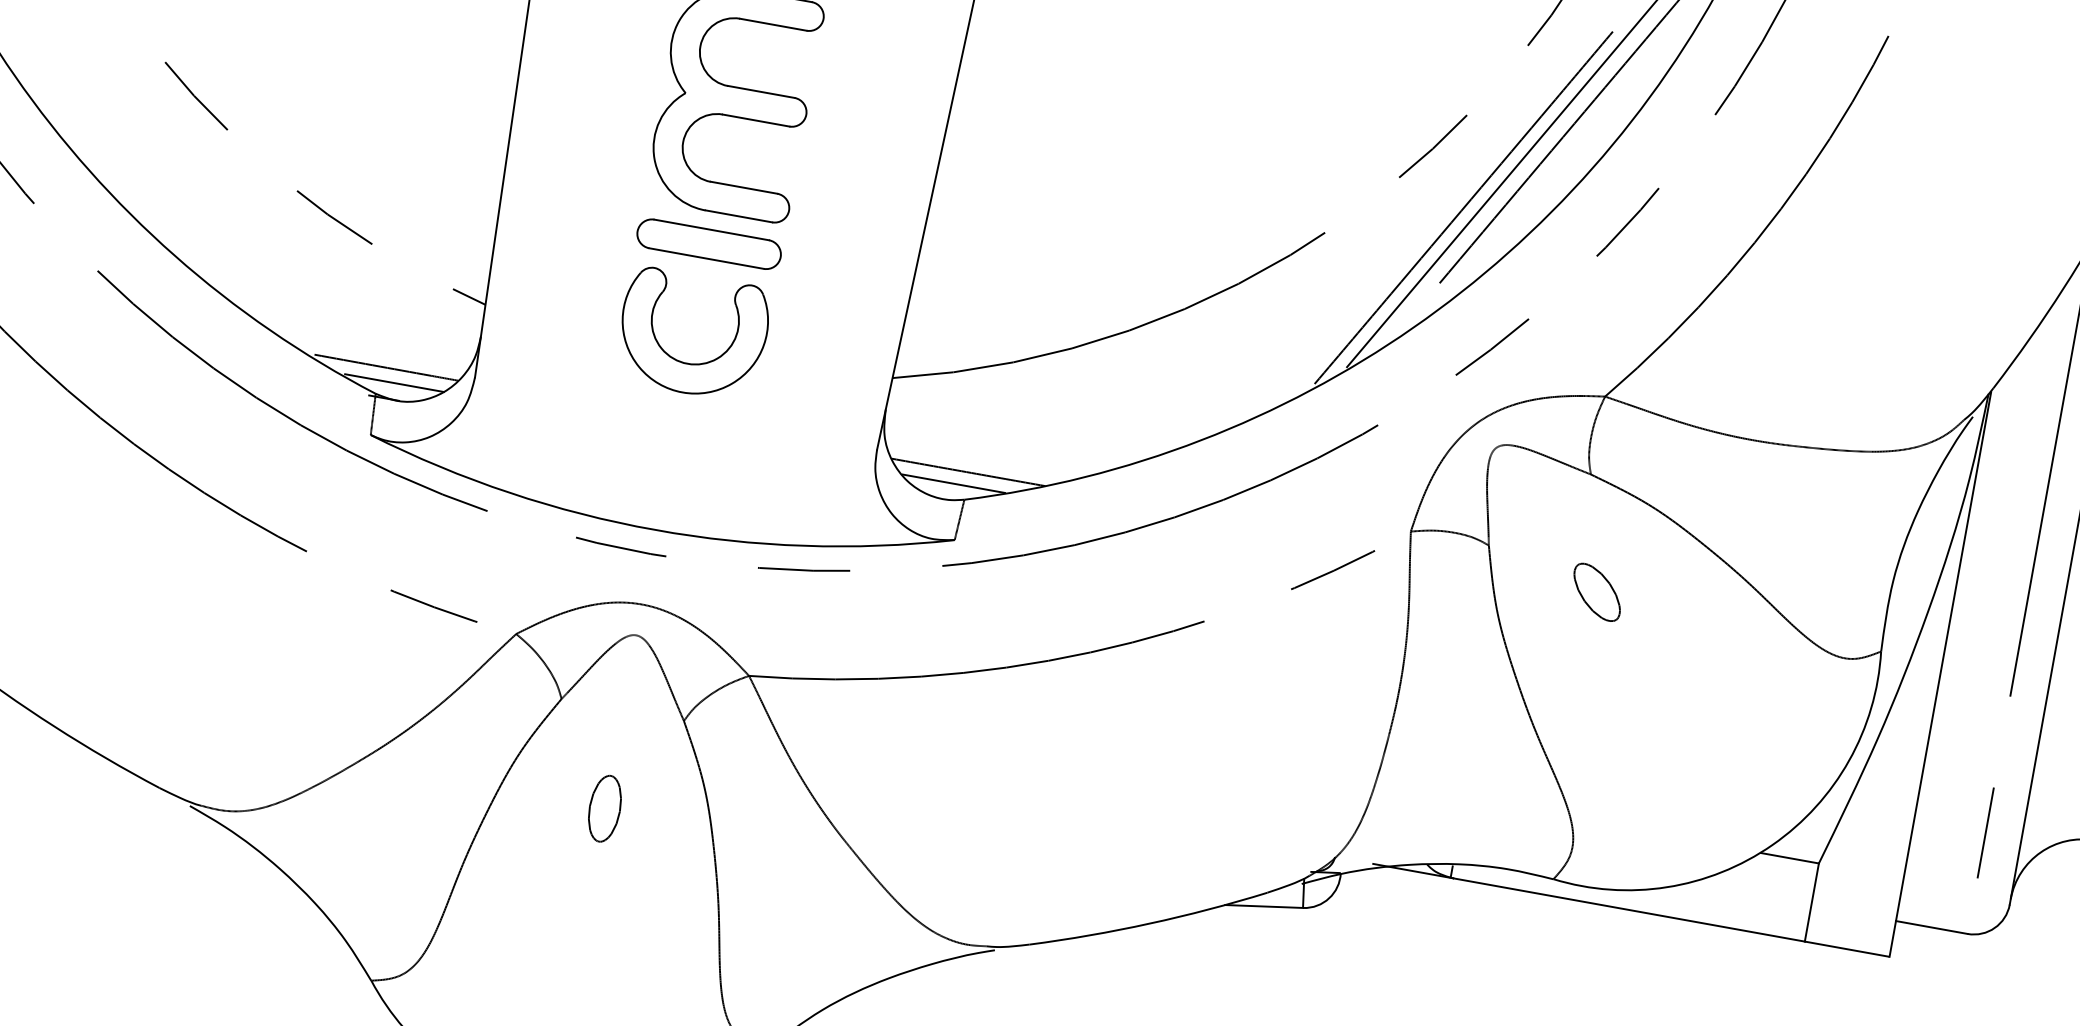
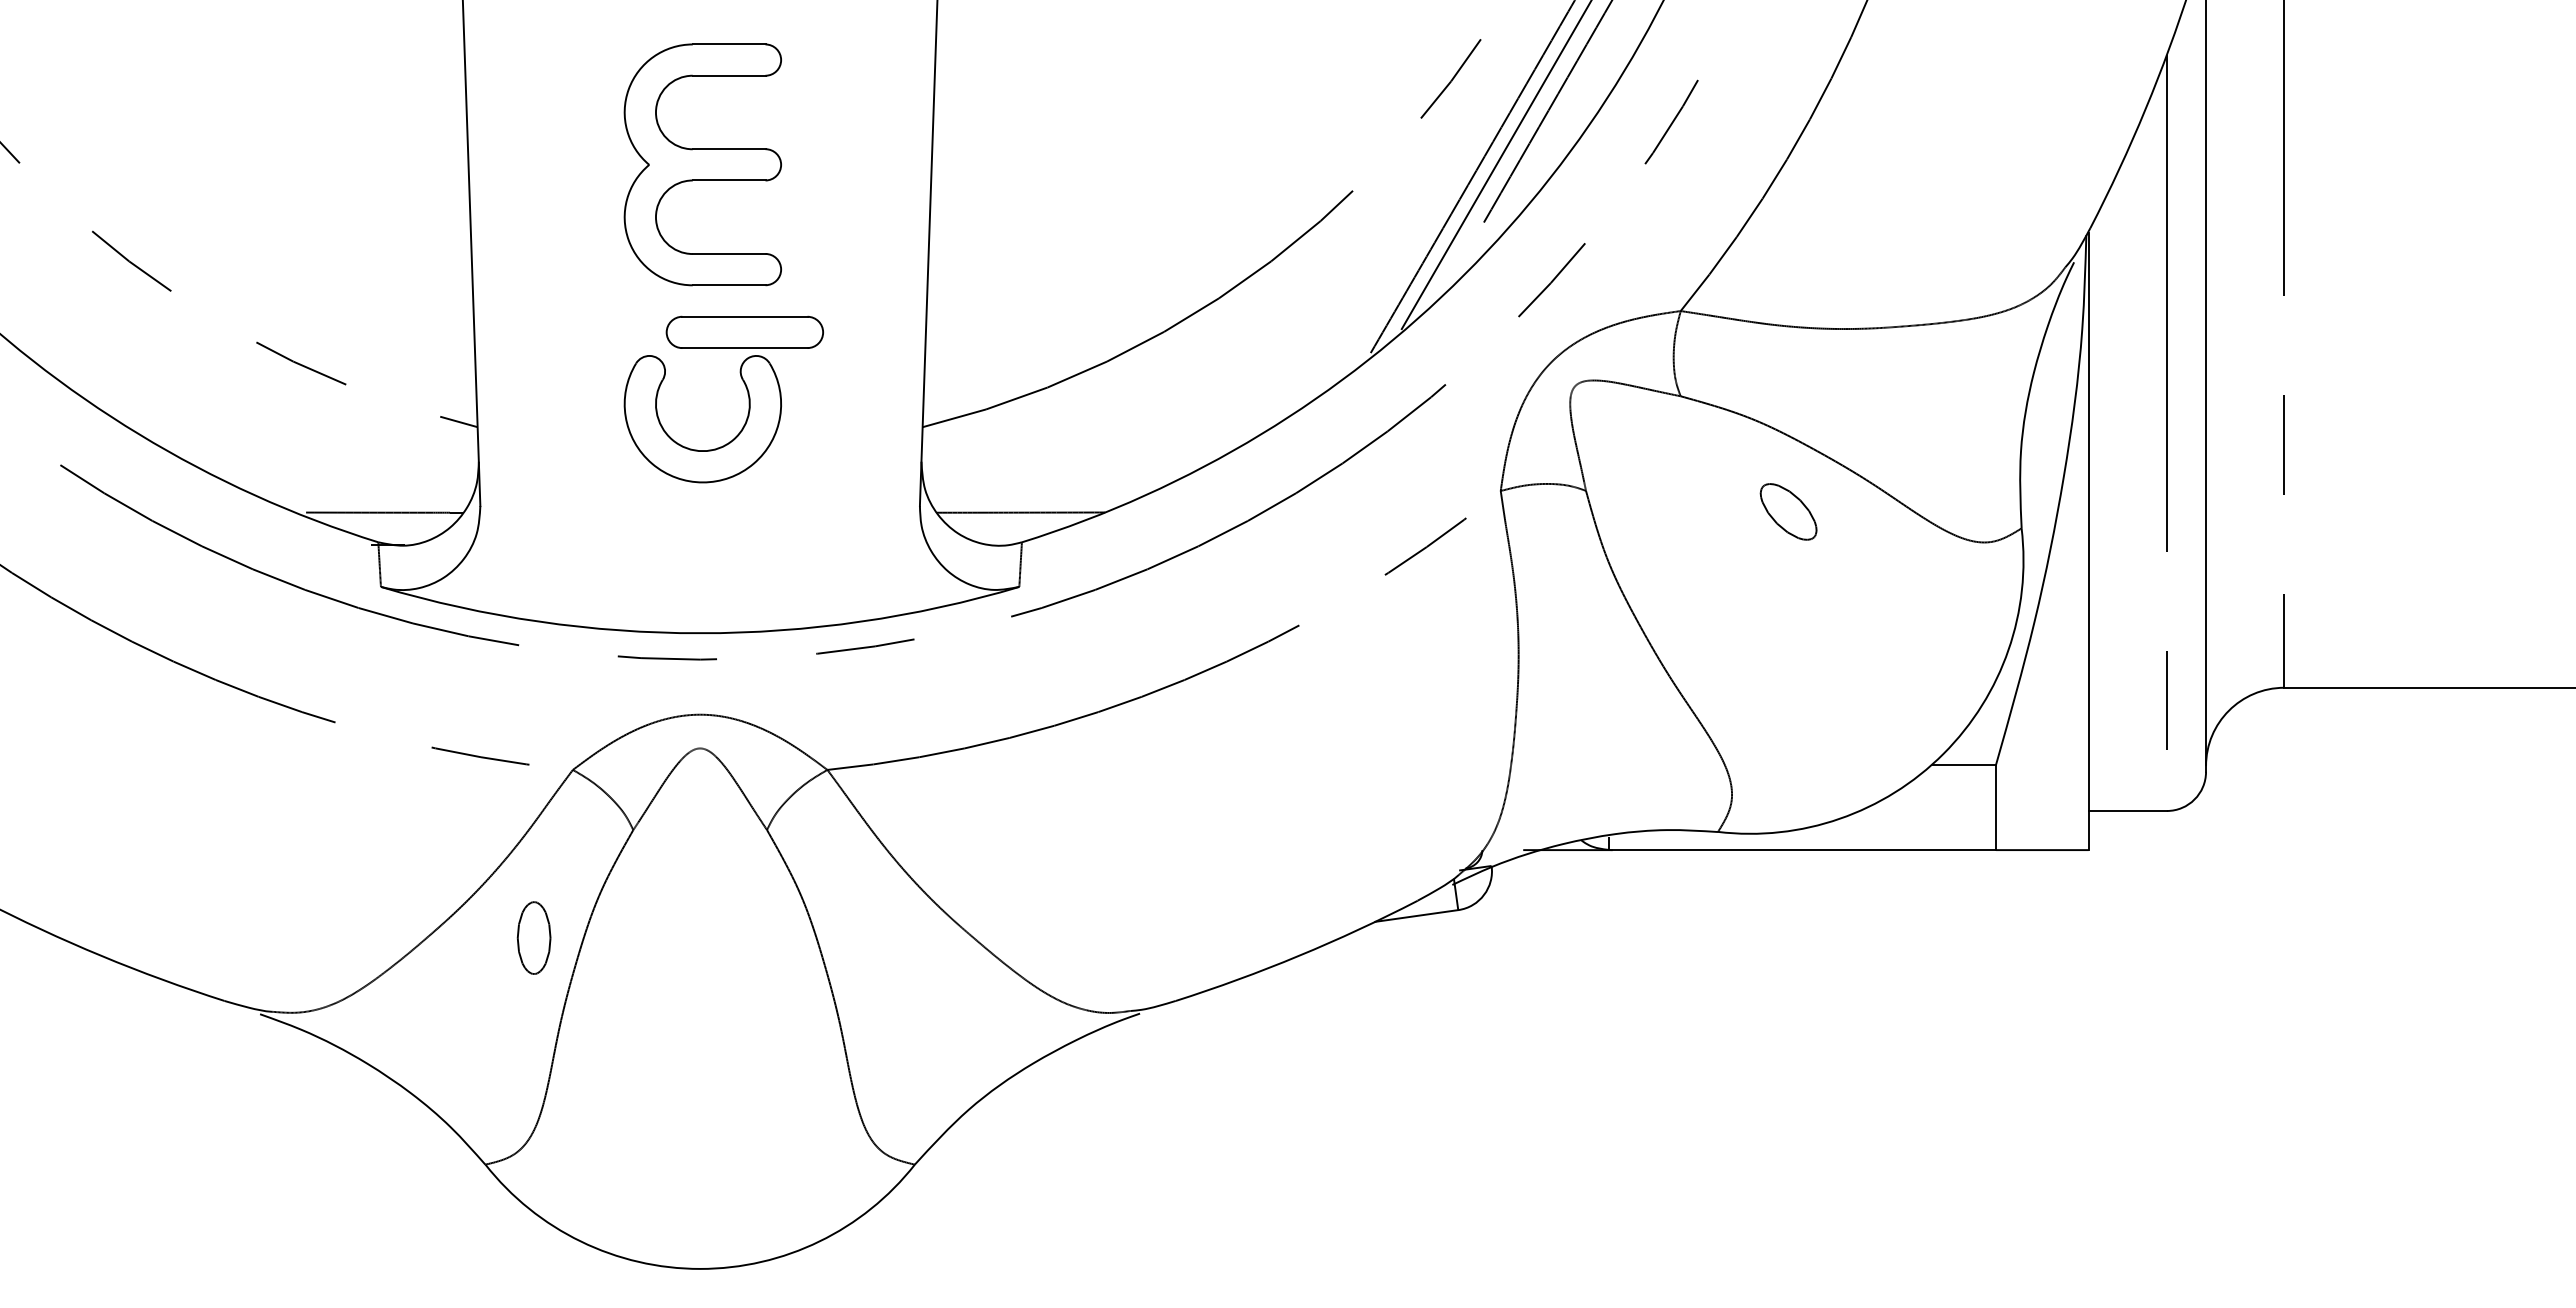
part: (708, 243) -> (744, 331), moved
line: (394, 383) -> (396, 527), removed
line: (953, 483) -> (1007, 527), removed
part: (1597, 592) -> (1788, 511), moved
part: (604, 808) -> (533, 937), moved

